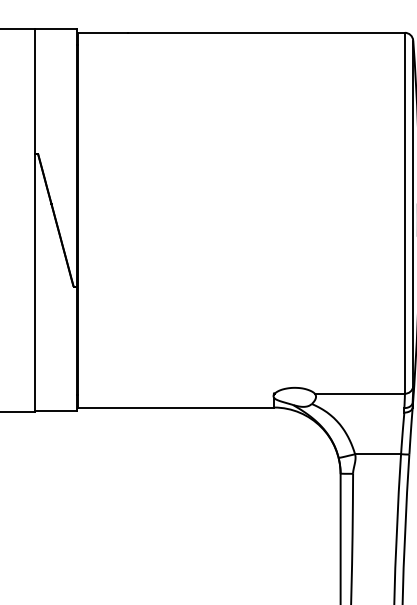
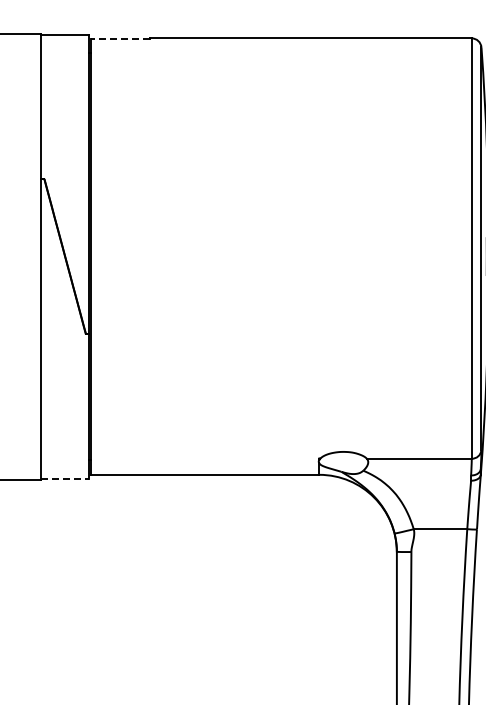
line: (102, 32) -> (119, 38), solid -> dashed
line: (56, 410) -> (65, 478), solid -> dashed

